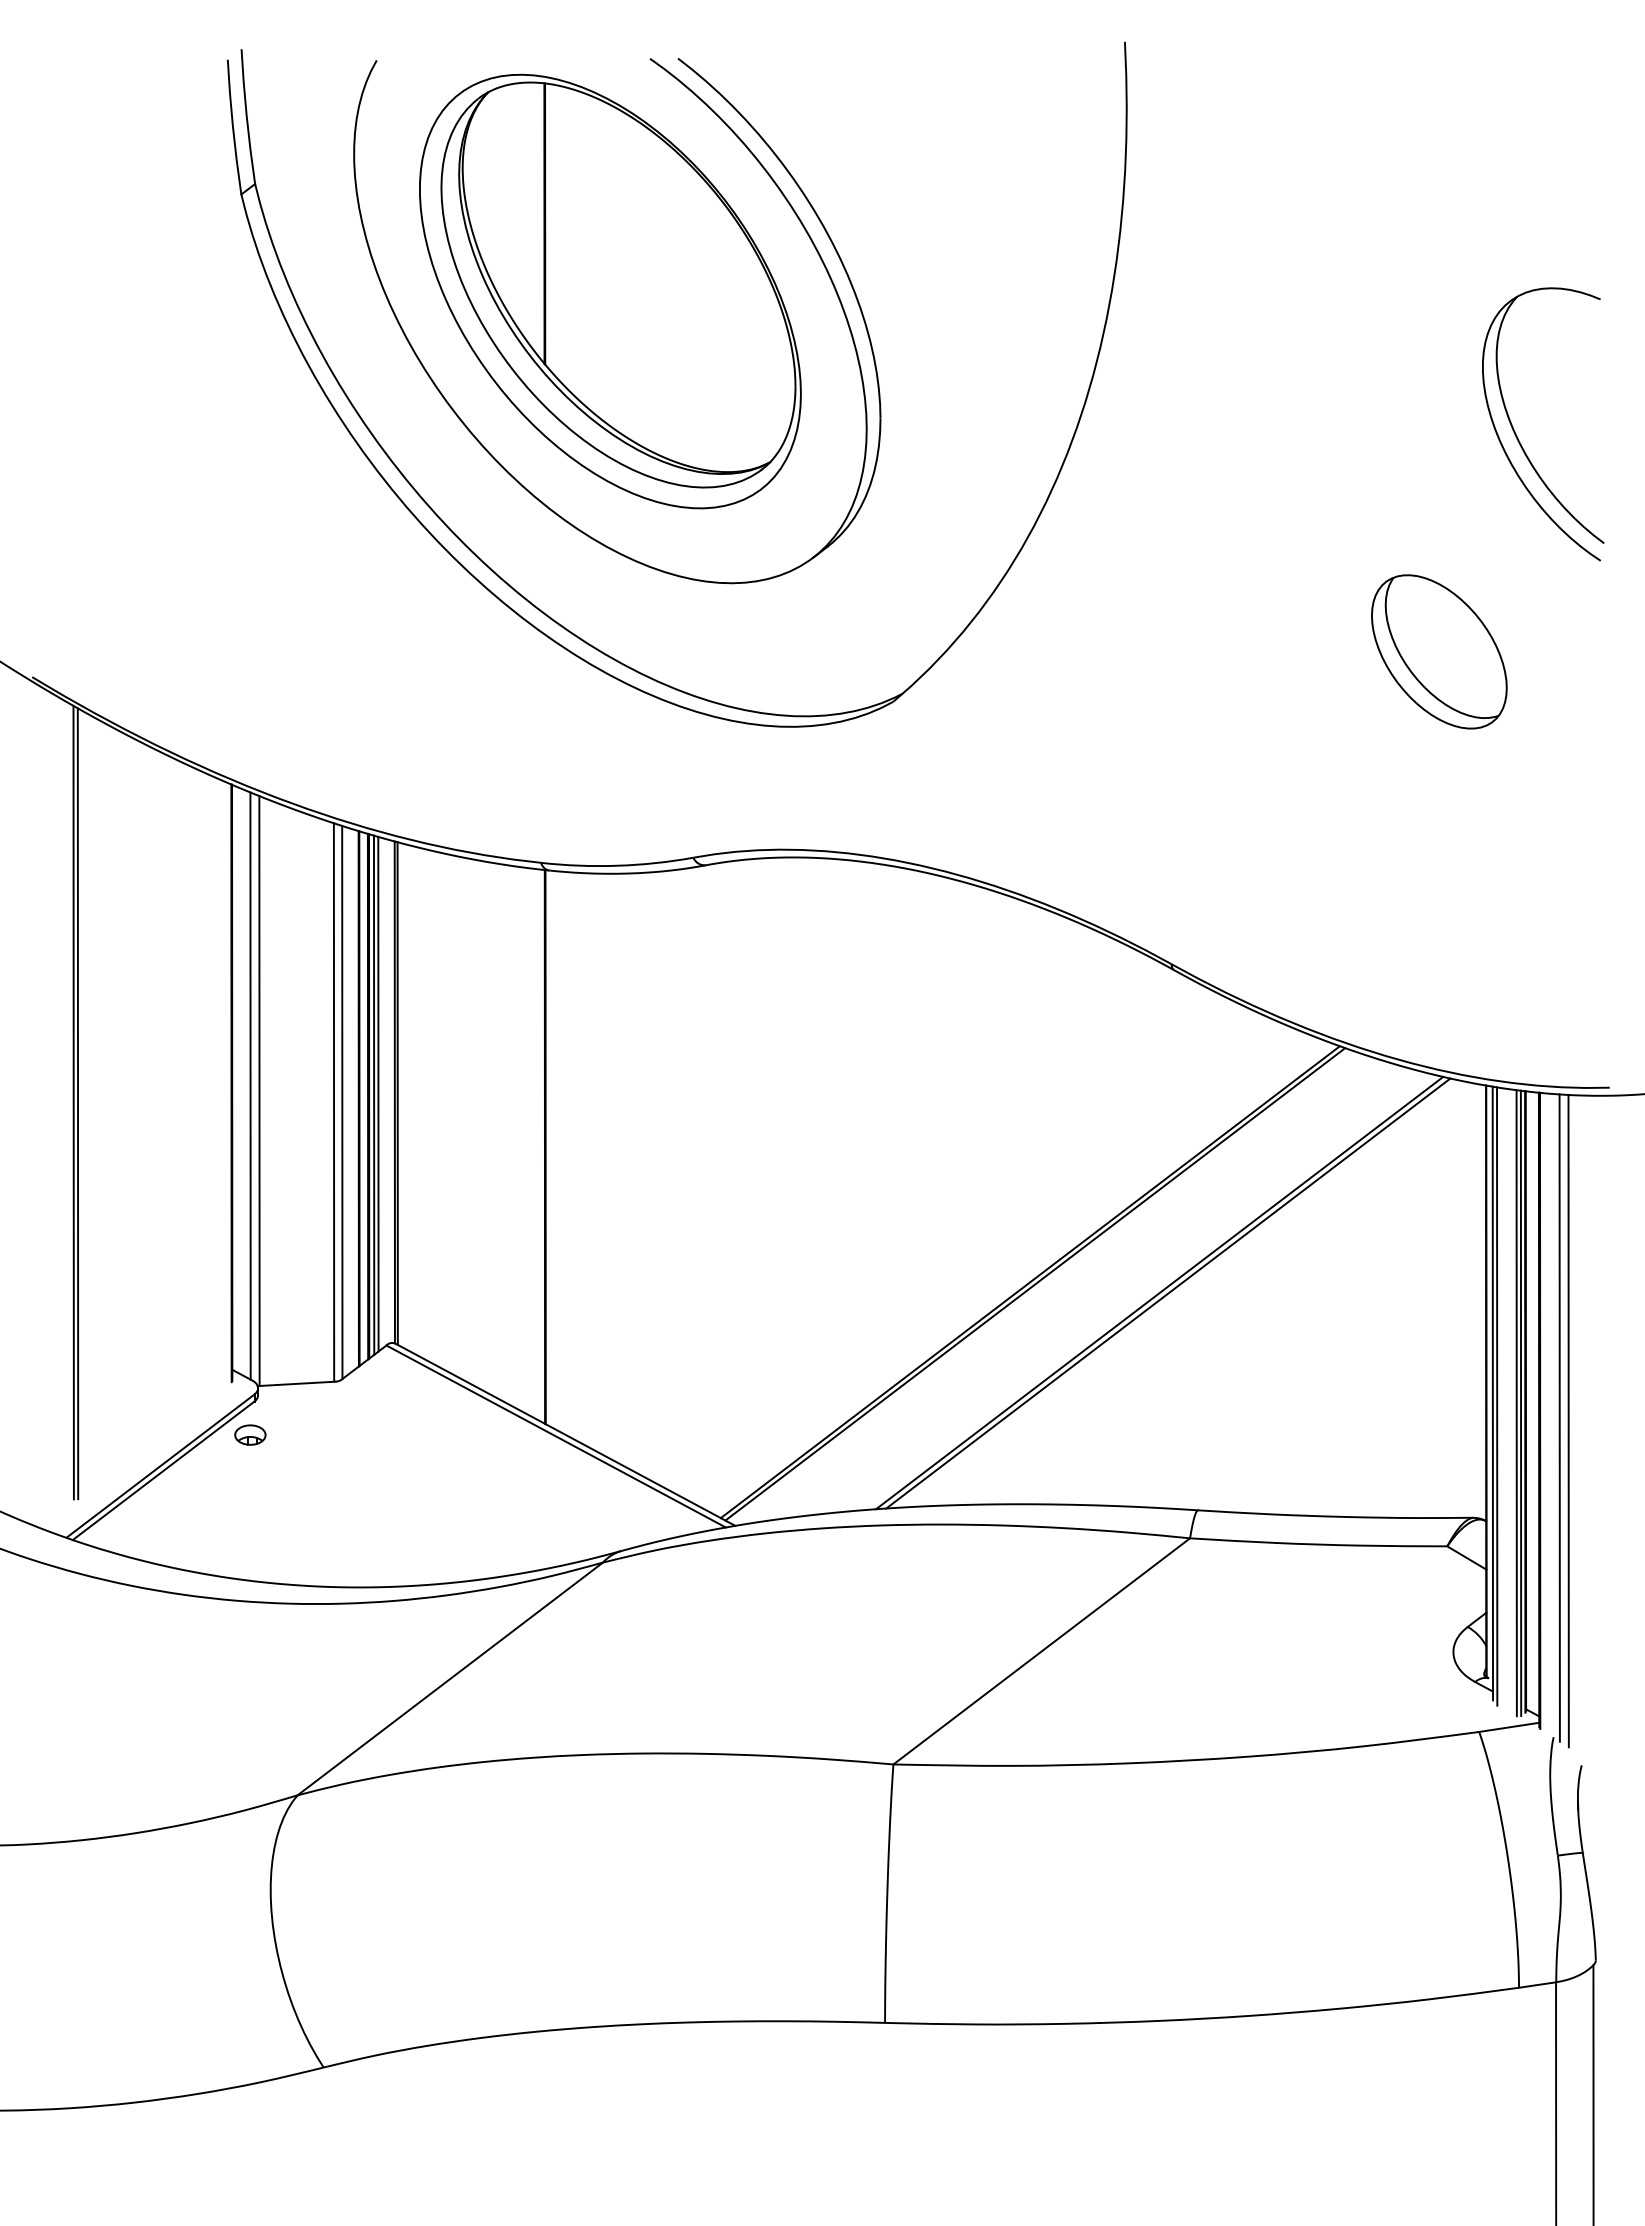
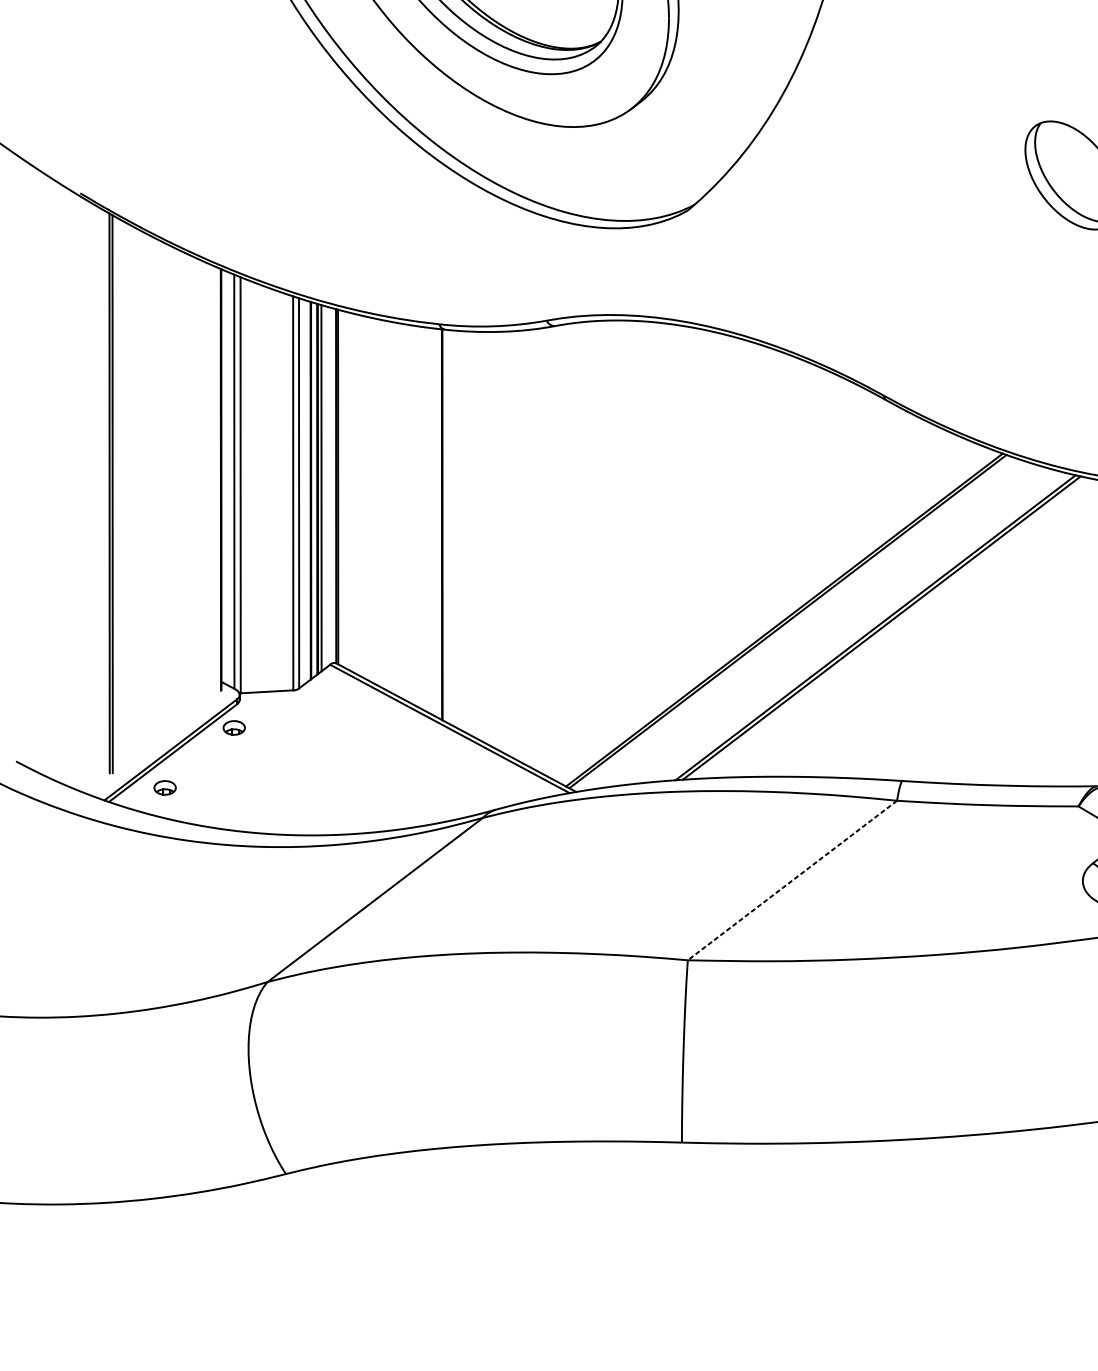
line: (378, 1093) -> (324, 487), removed
part: (152, 1519) -> (165, 787), added
line: (1041, 1651) -> (792, 880), solid -> dashed

